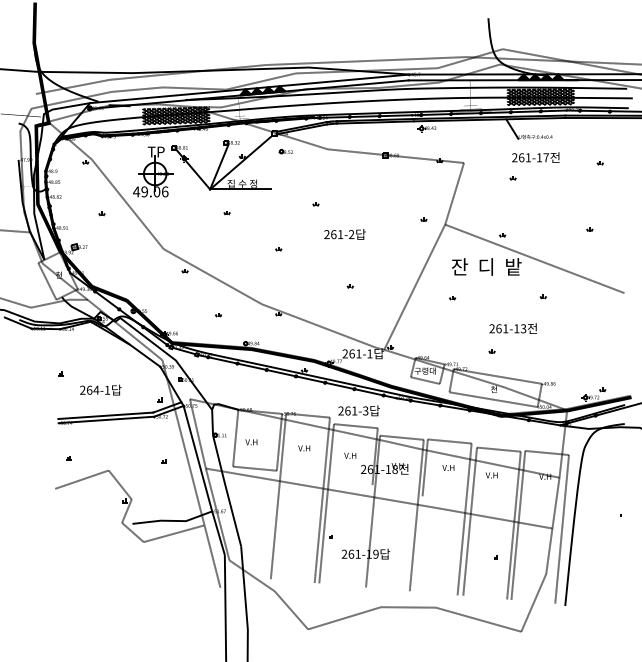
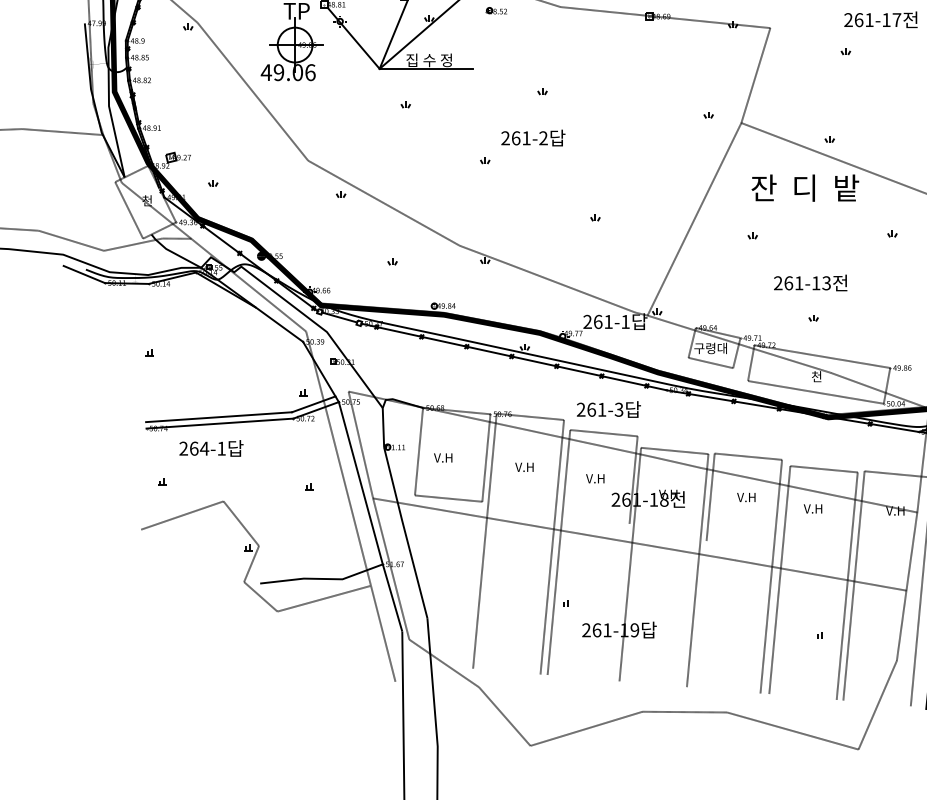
part: (101, 213) -> (212, 182), moved
text: (344, 234) -> (532, 138), moved
text: (512, 328) -> (809, 282), moved
text: (100, 389) -> (210, 447), moved

